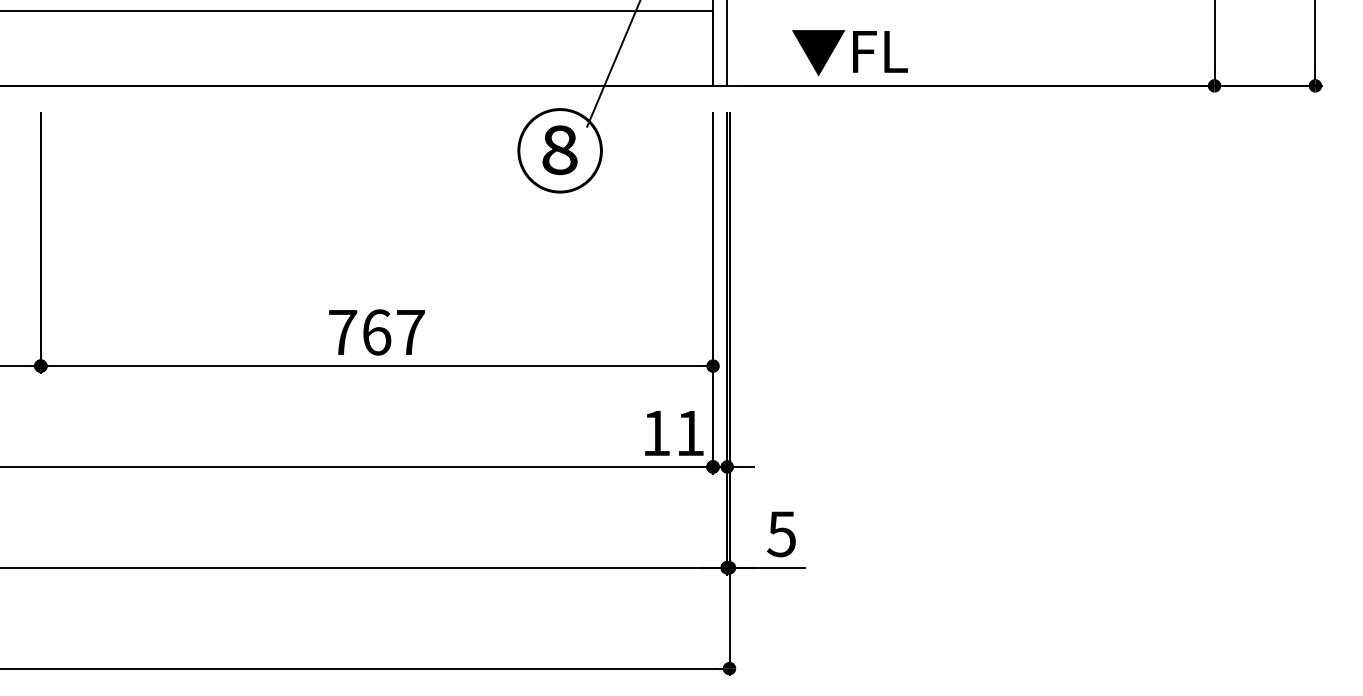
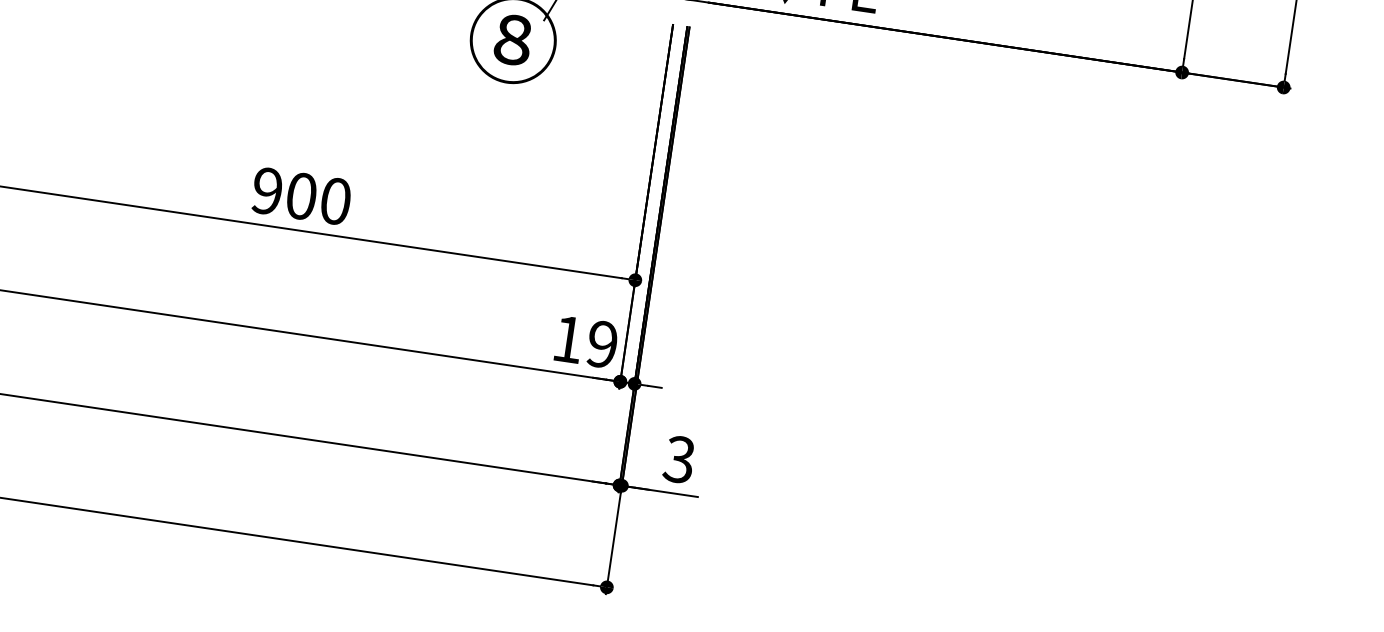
text: (376, 332) -> (301, 196), 767 -> 900
text: (690, 433) -> (602, 344), 11 -> 19
text: (781, 533) -> (679, 458), 5 -> 3

